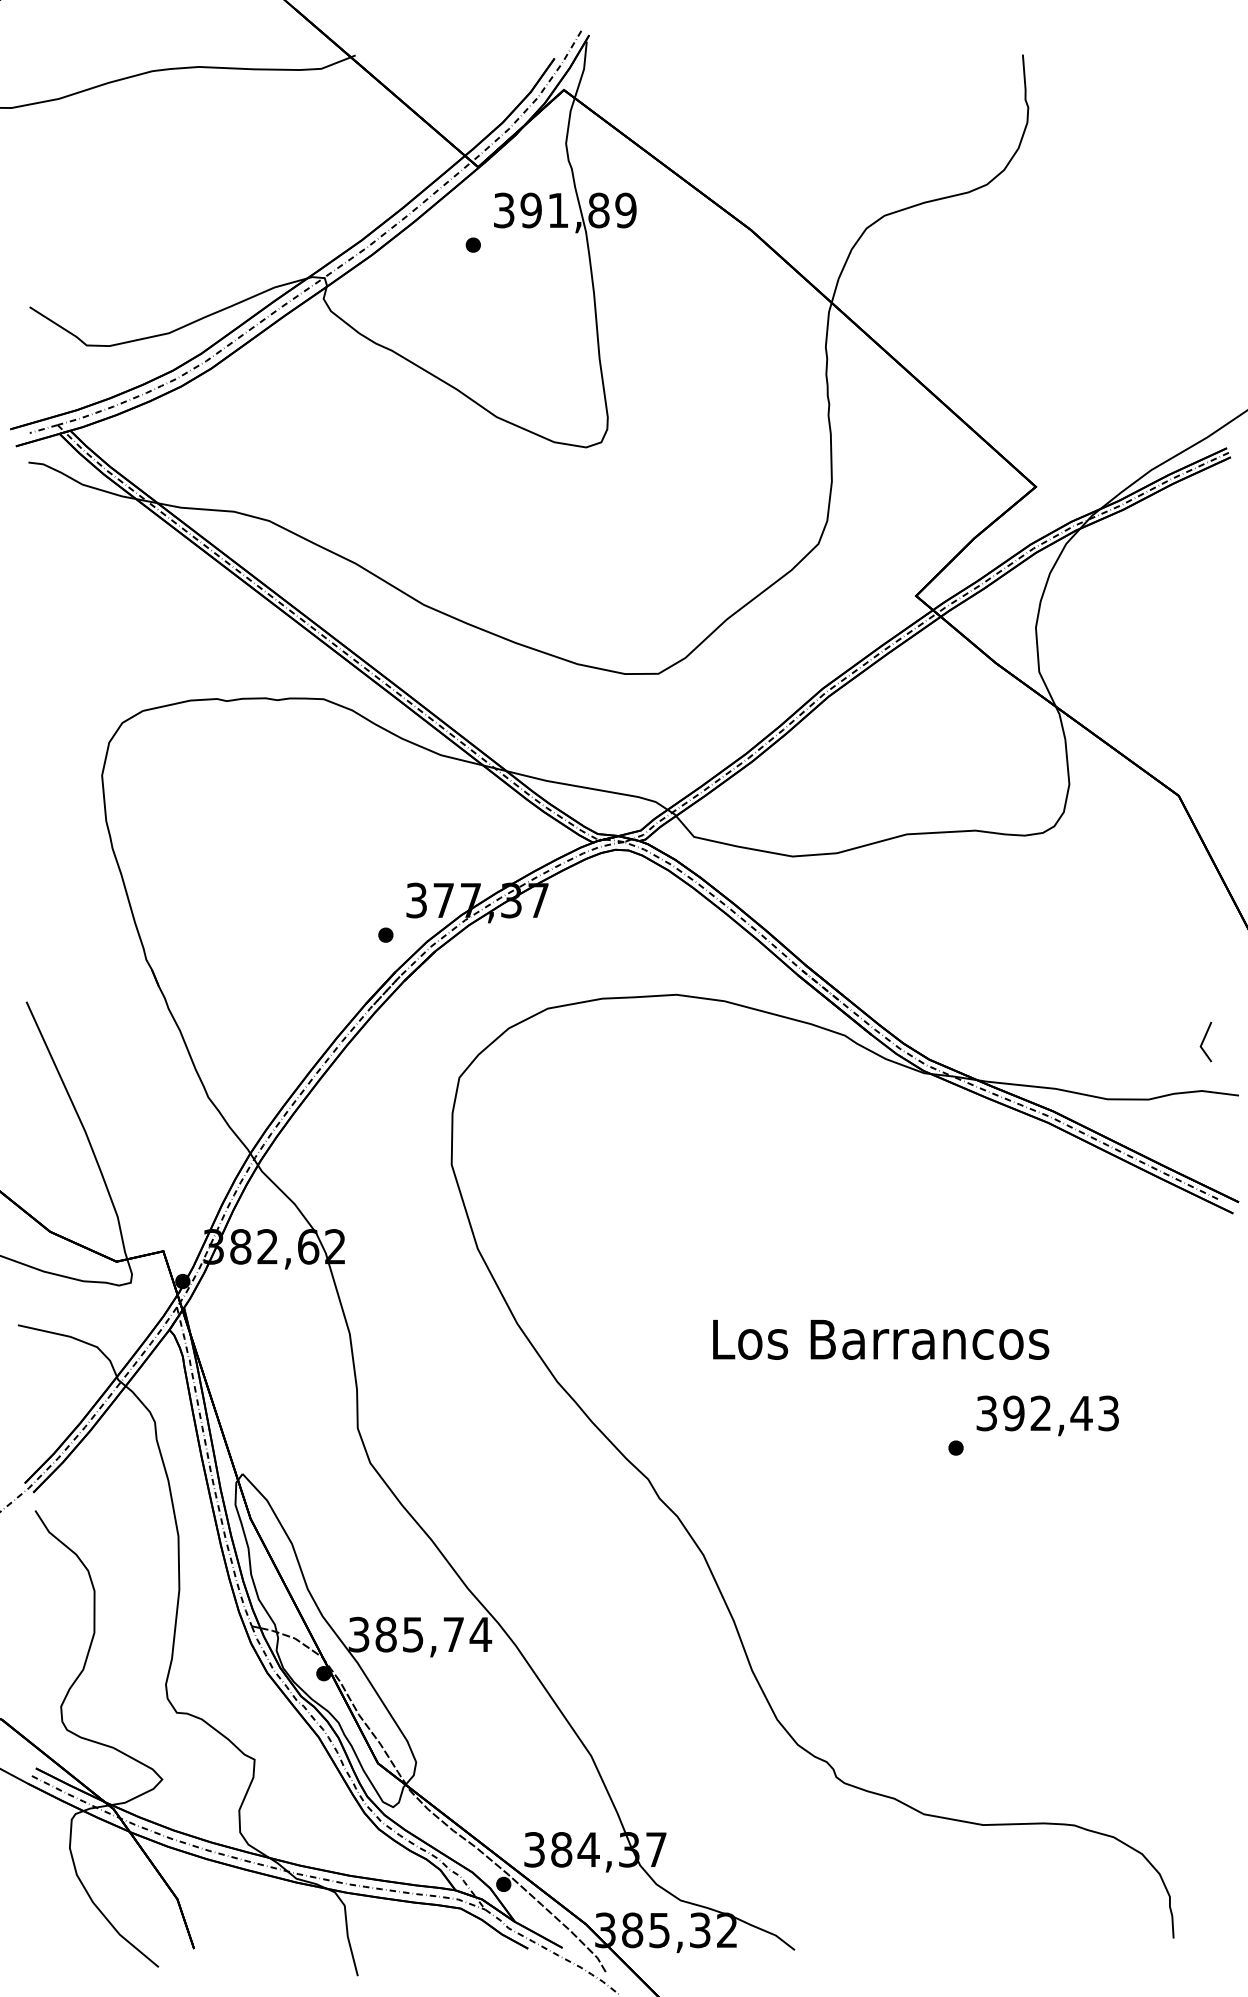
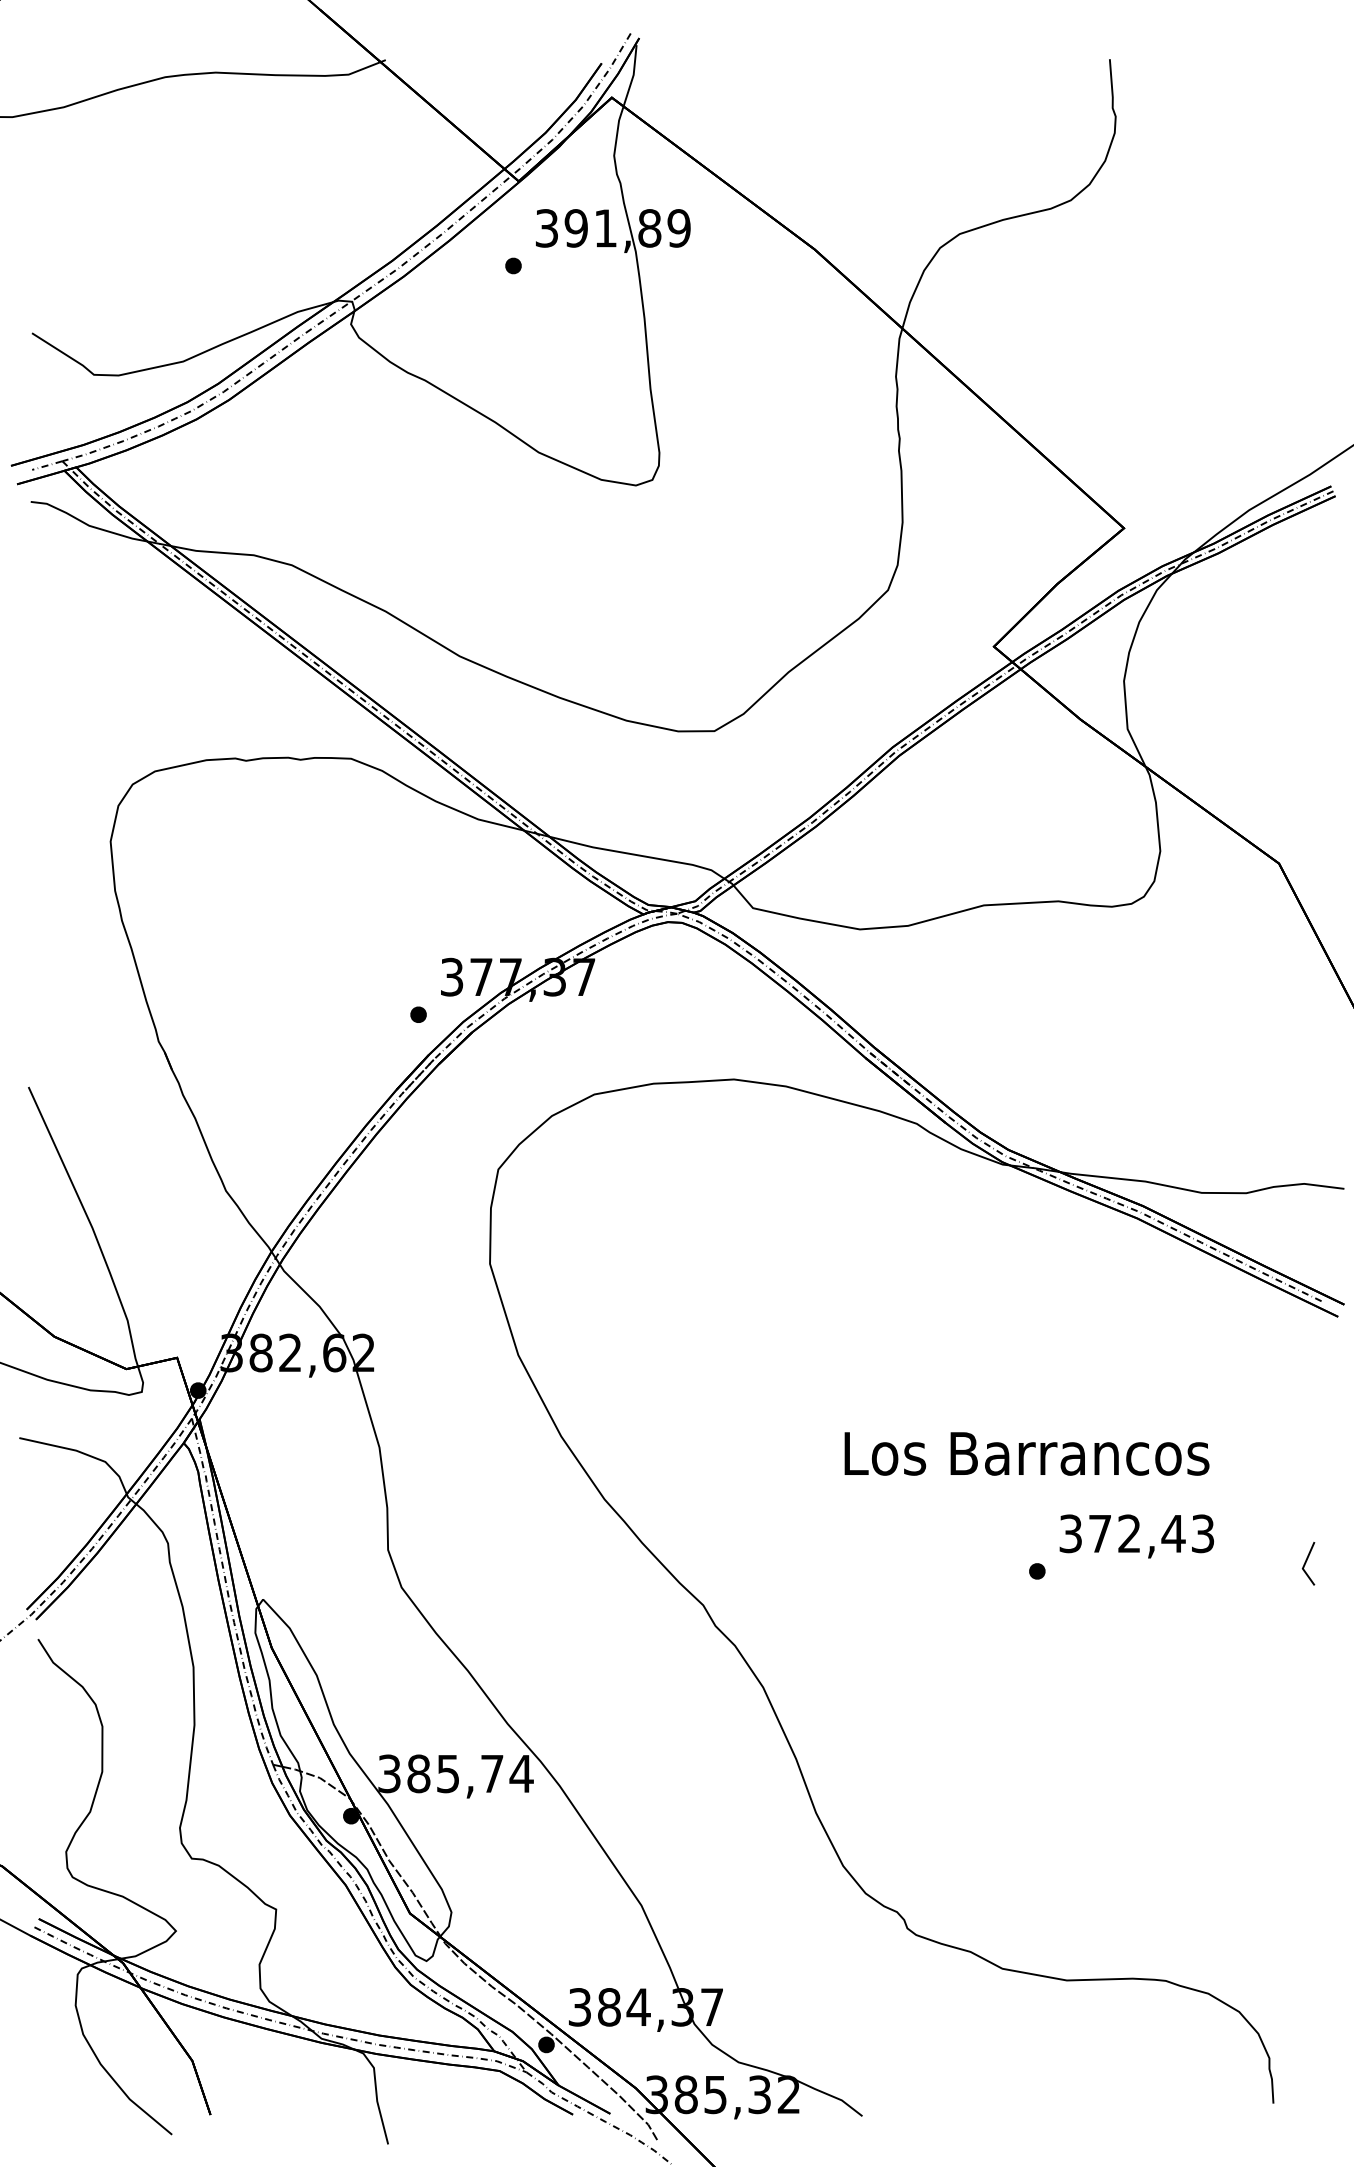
line: (1204, 1041) -> (1306, 1563), moved
text: (880, 1339) -> (1026, 1453), moved
text: (1013, 1413) -> (1099, 1533), 392,43 -> 372,43

